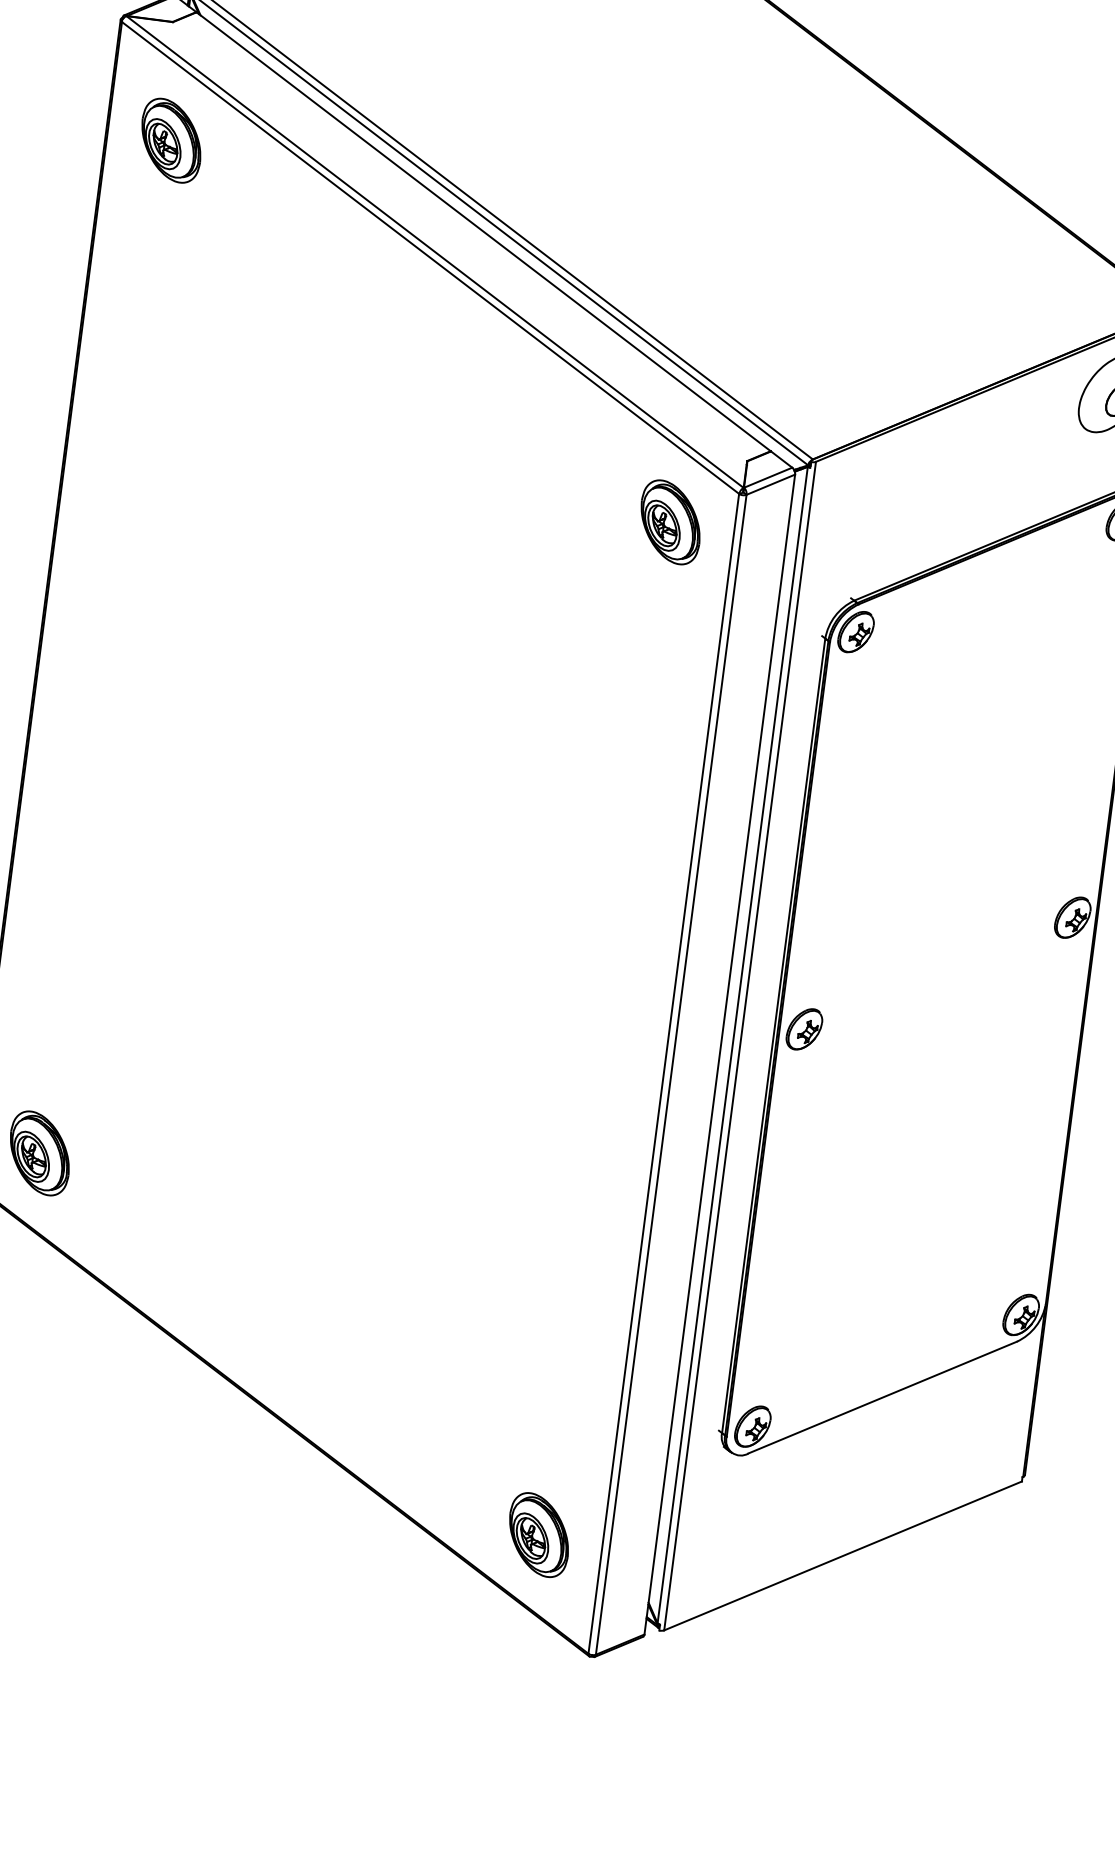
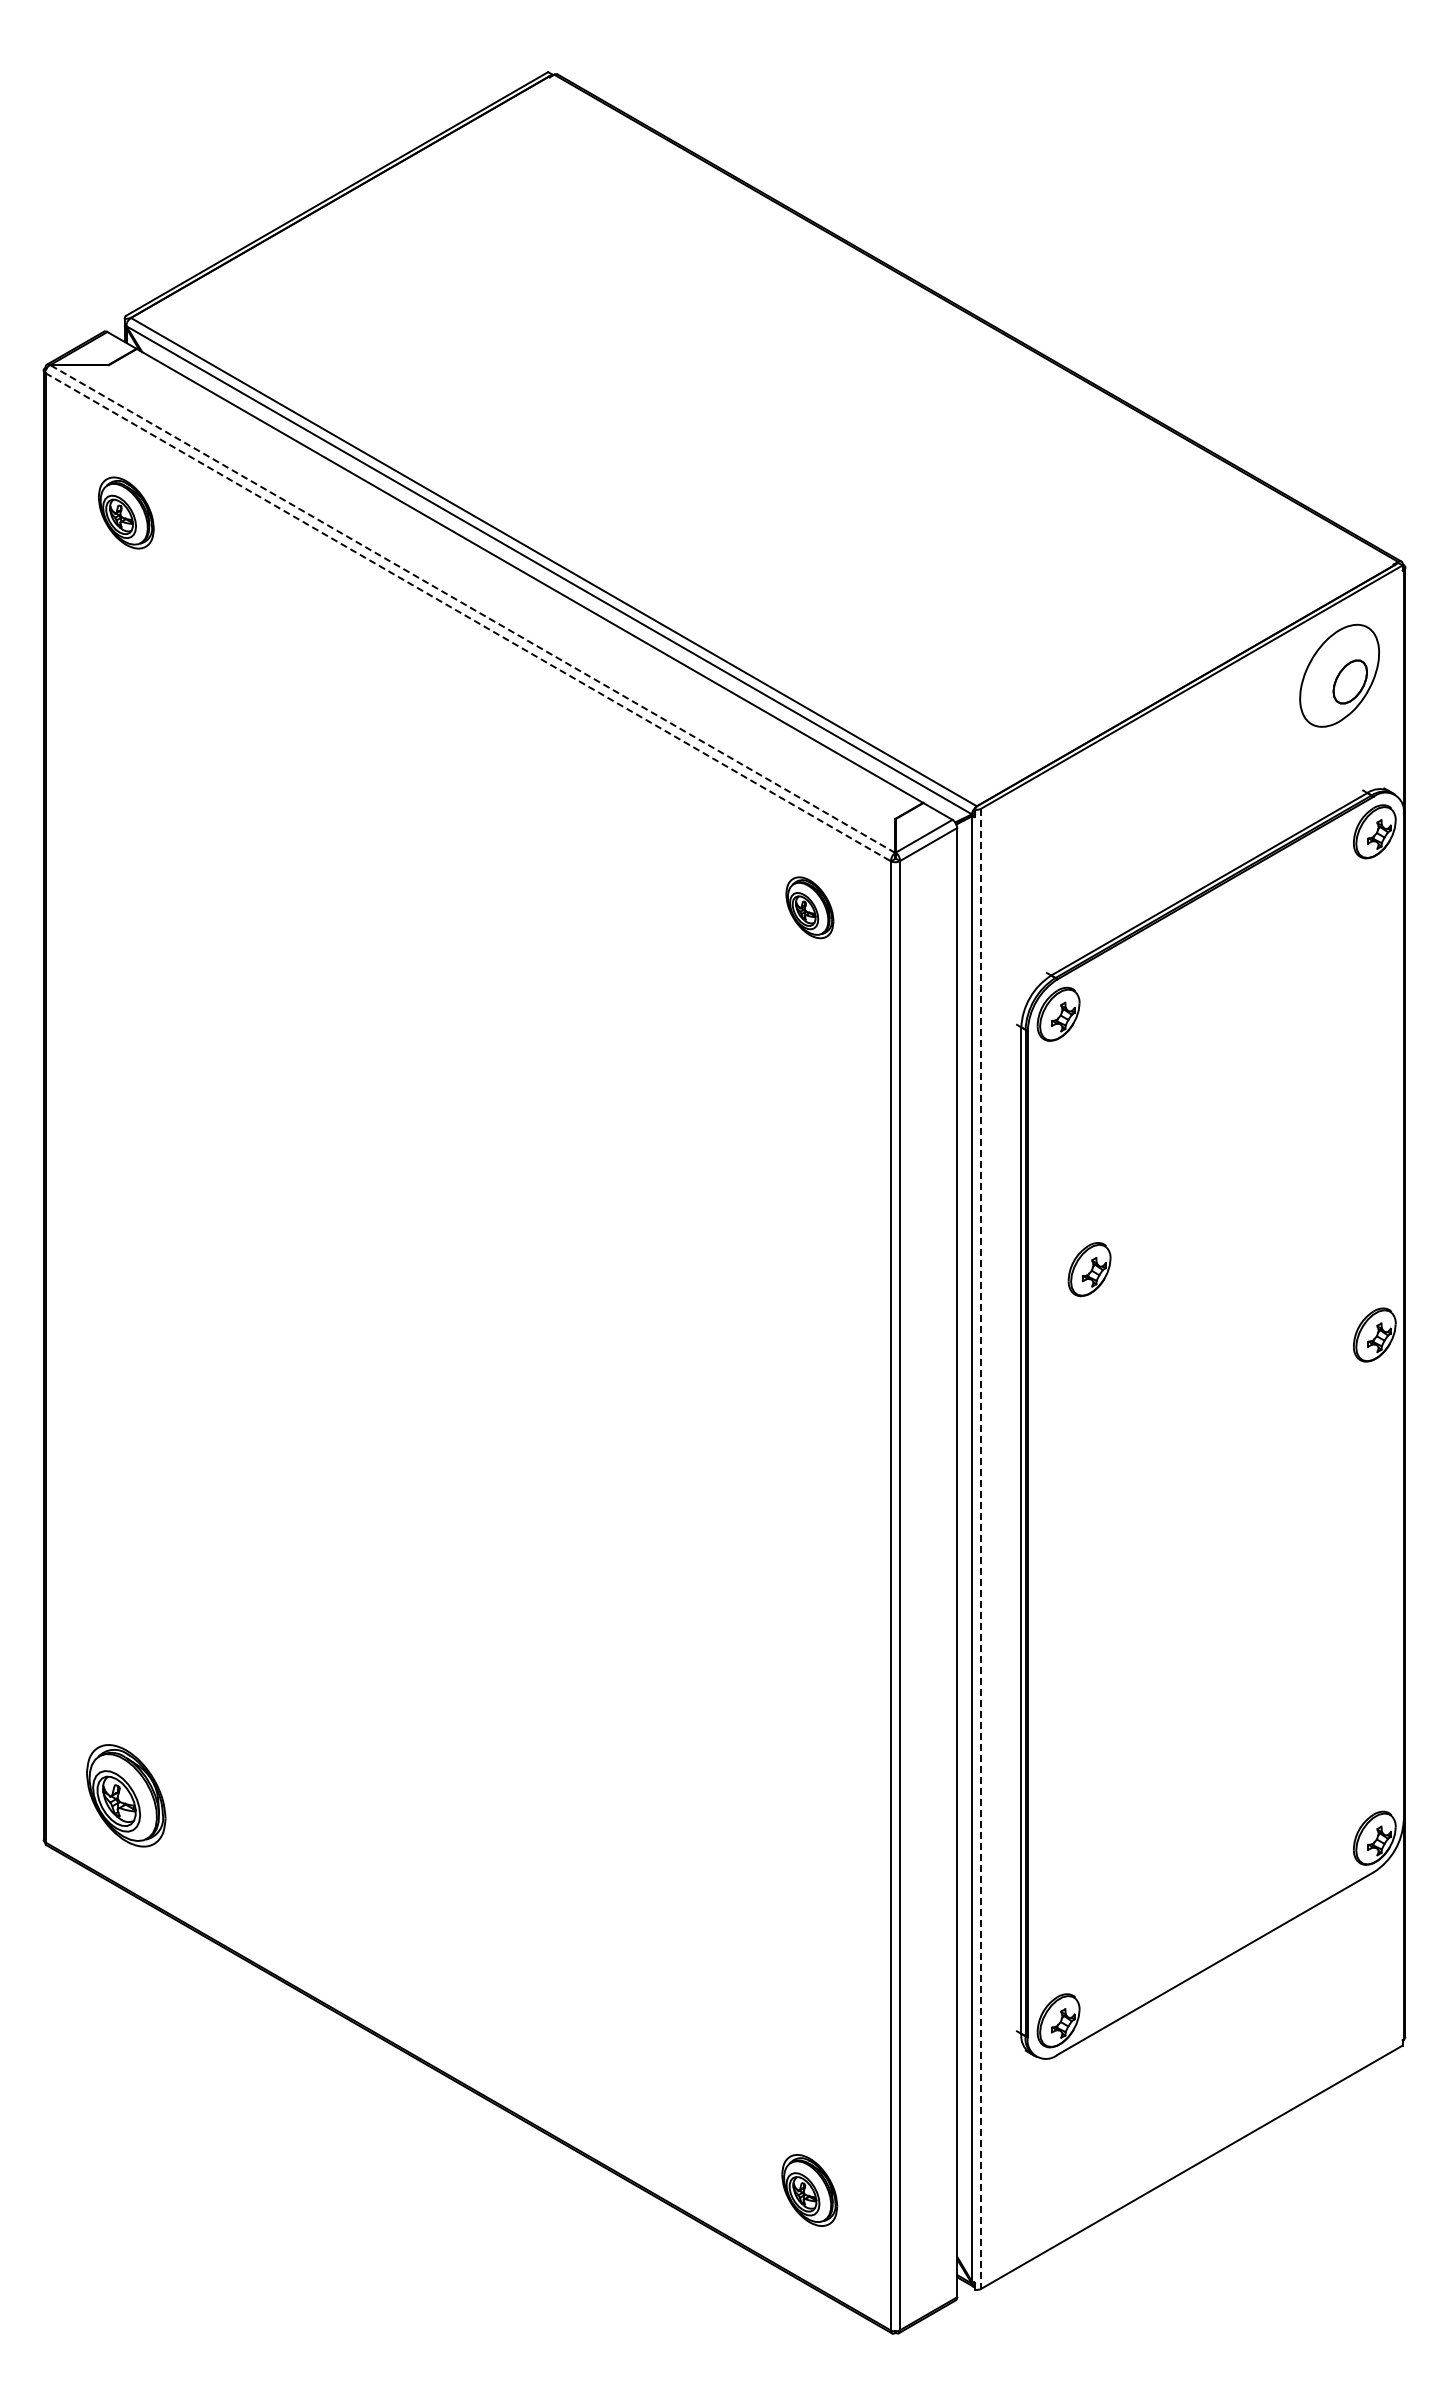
part: (171, 140) -> (126, 512), size x0.7
line: (434, 252) -> (472, 609), solid -> dashed
line: (430, 258) -> (468, 617), solid -> dashed
part: (670, 522) -> (809, 907), size x0.6
part: (804, 1029) -> (1089, 1269), moved
line: (740, 1046) -> (981, 1549), solid -> dashed
part: (538, 1535) -> (809, 2190), size x0.7

